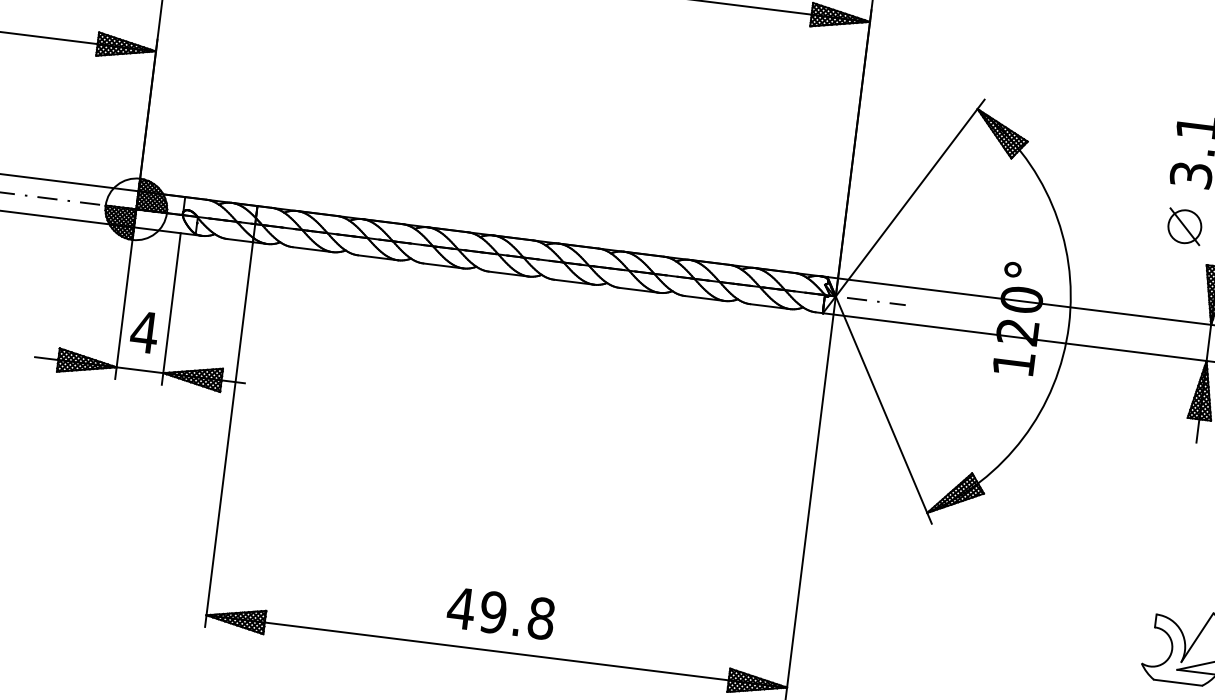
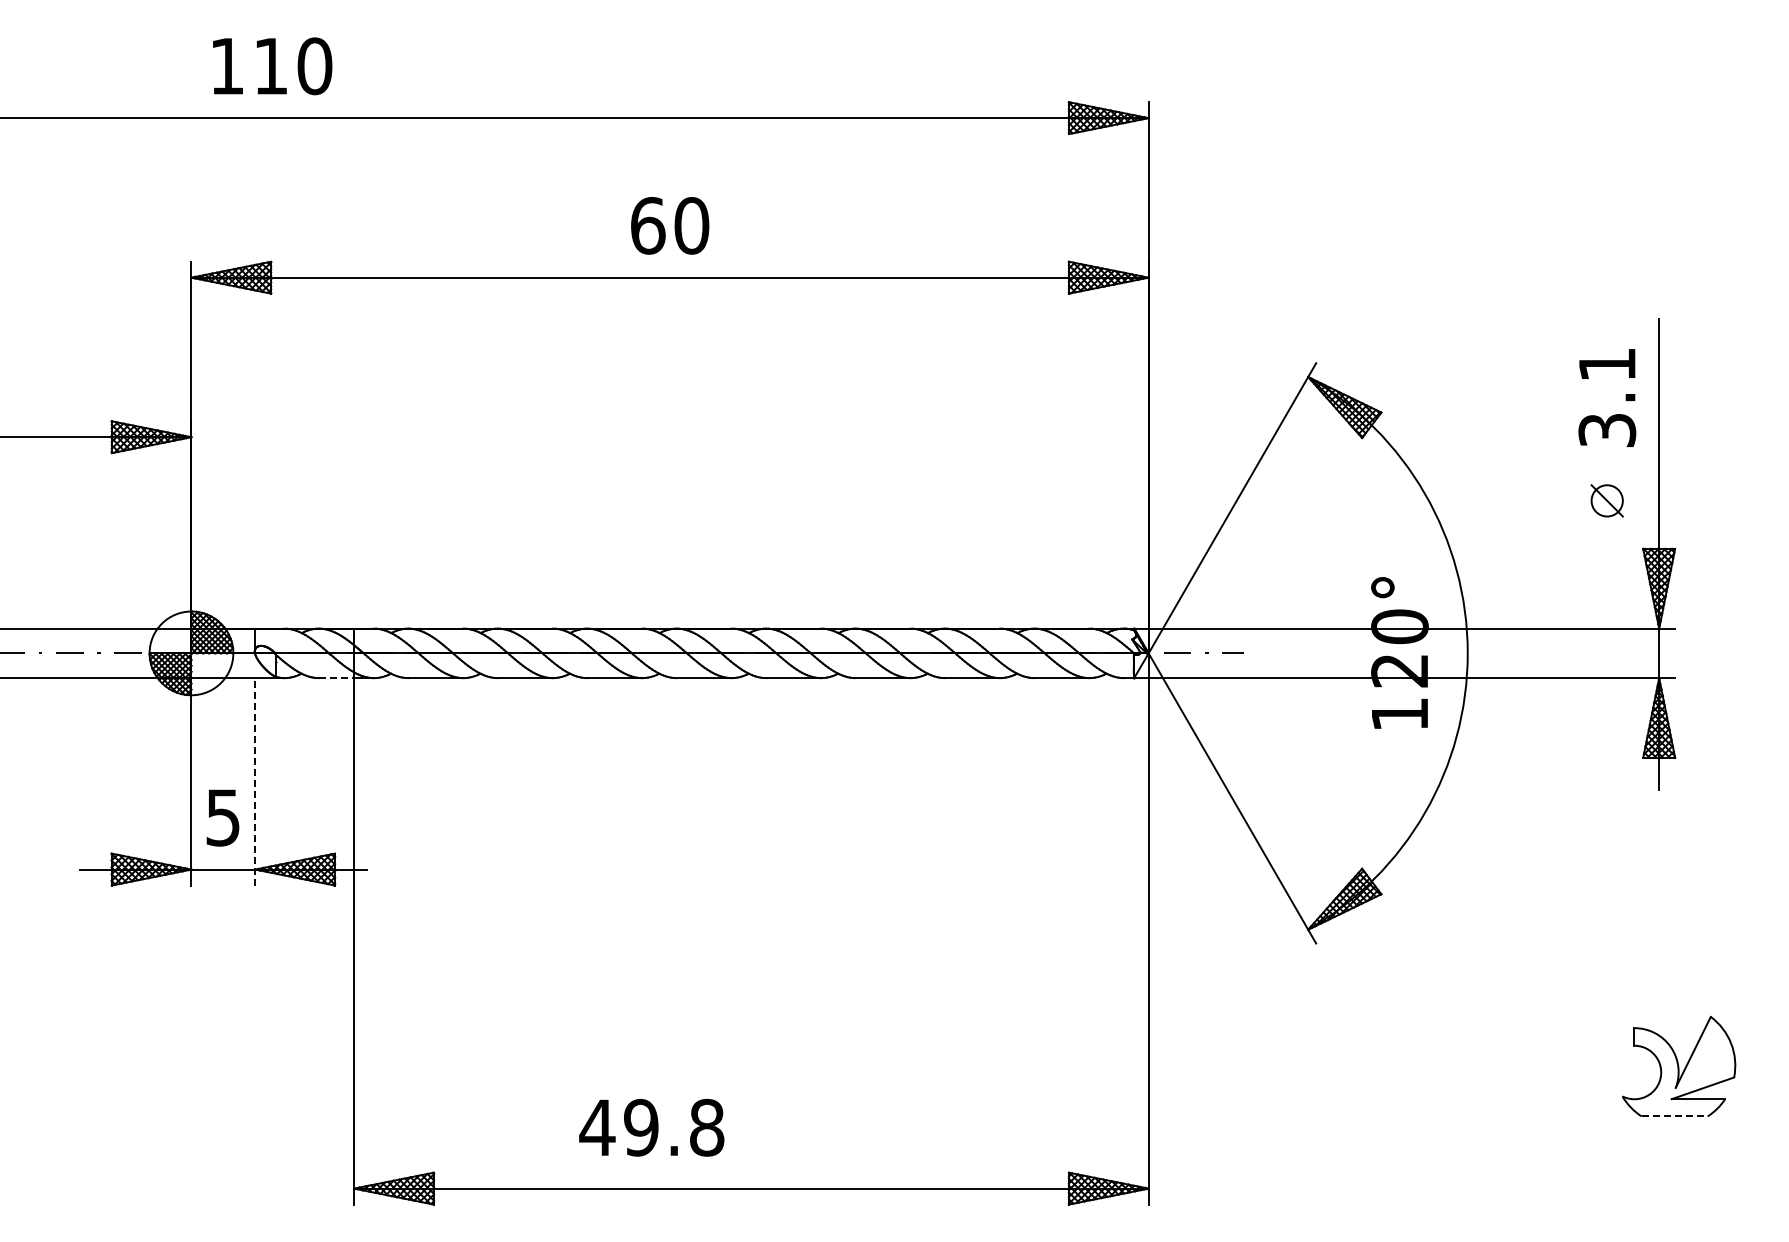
part: (1184, 226) -> (1606, 500), size x0.7
line: (240, 240) -> (336, 678), solid -> dashed
line: (171, 308) -> (255, 781), solid -> dashed
text: (144, 332) -> (222, 817), 4 -> 5
text: (500, 613) -> (651, 1127), moved
line: (1178, 682) -> (1675, 1116), solid -> dashed

